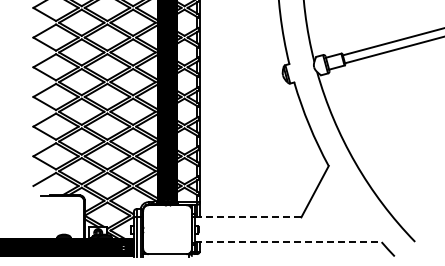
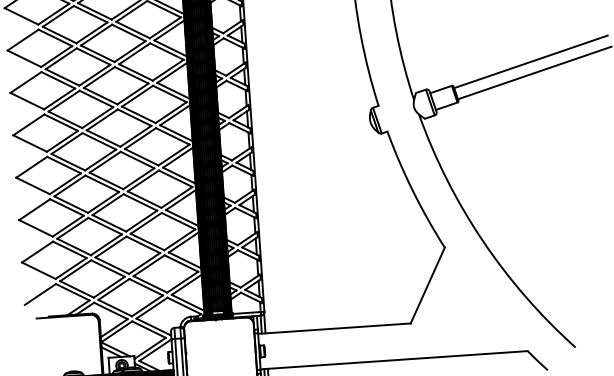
line: (247, 217) -> (333, 329), dashed -> solid
line: (288, 242) -> (394, 360), dashed -> solid

